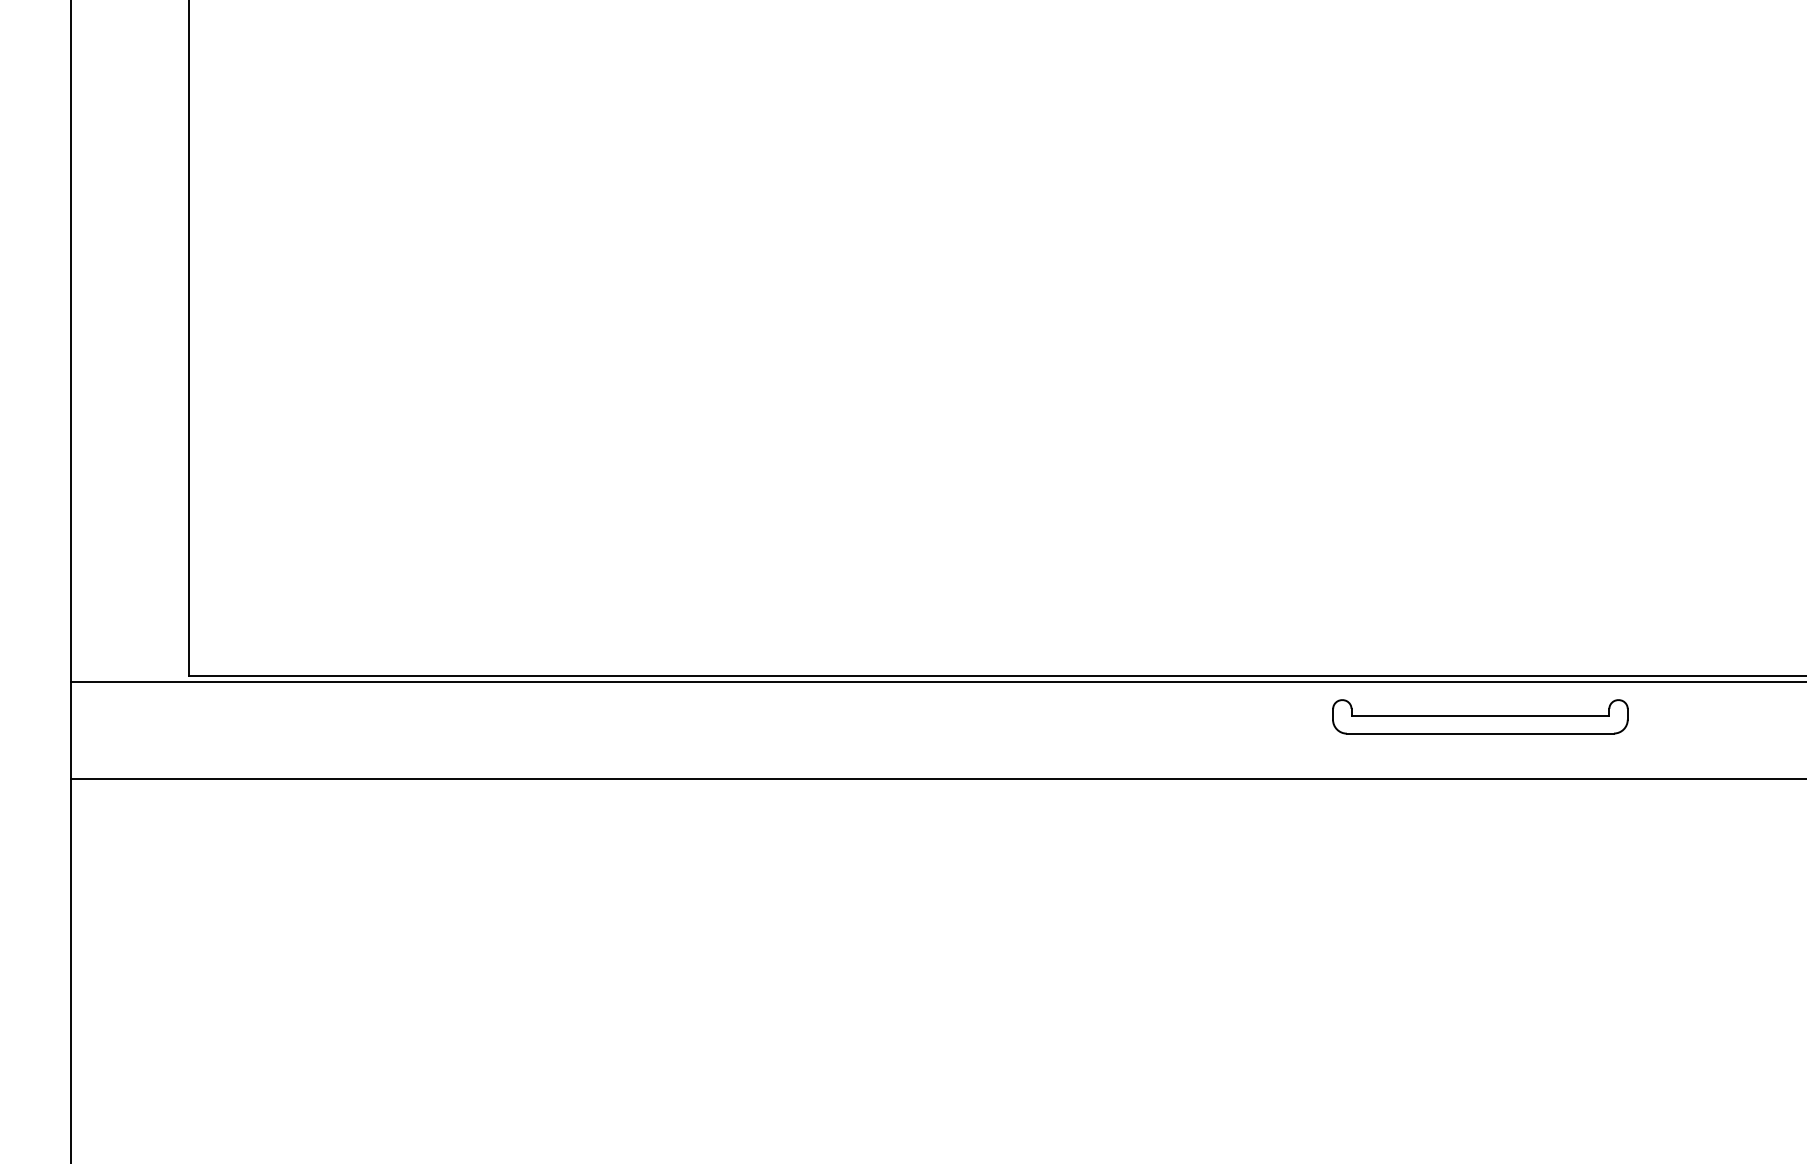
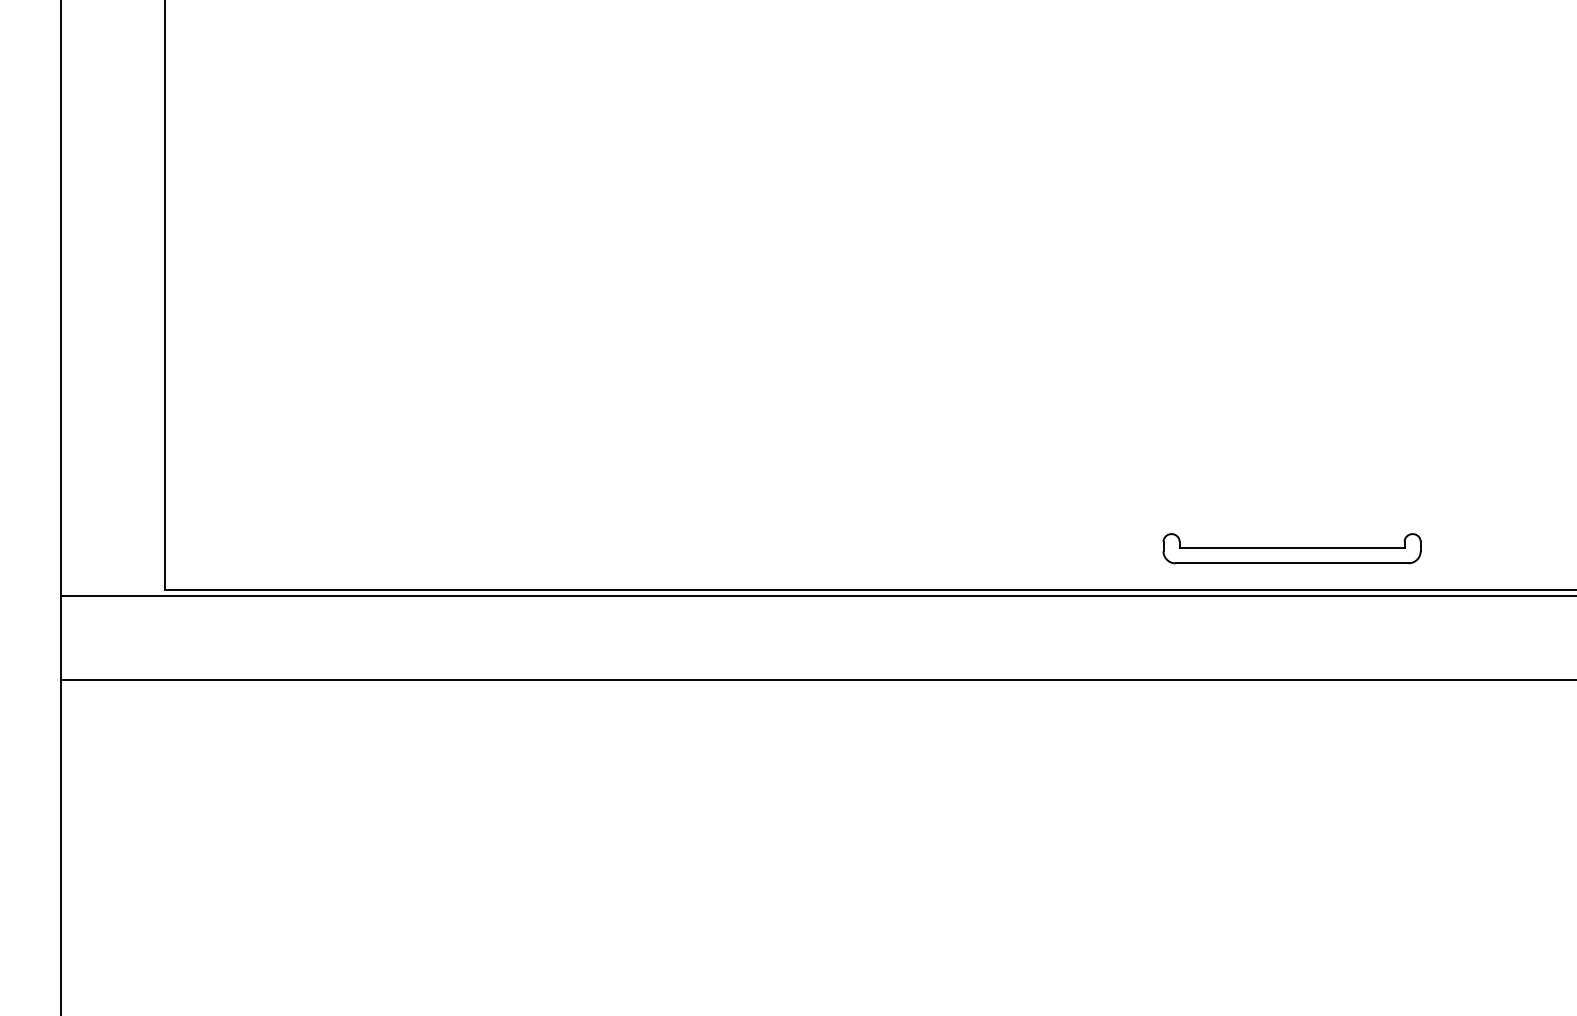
part: (1479, 716) -> (1291, 548), moved

